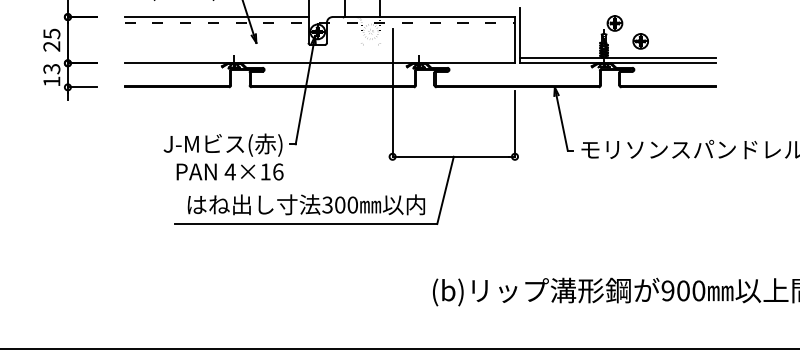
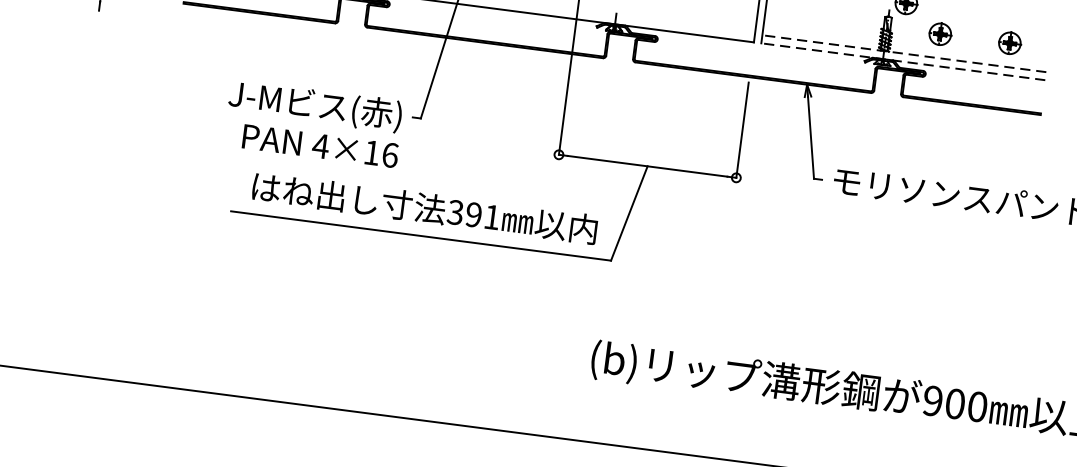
part: (688, 41) -> (1009, 43), added
line: (618, 57) -> (905, 53), solid -> dashed
line: (618, 63) -> (903, 62), solid -> dashed
text: (346, 204) -> (483, 215), 300 -> 391

